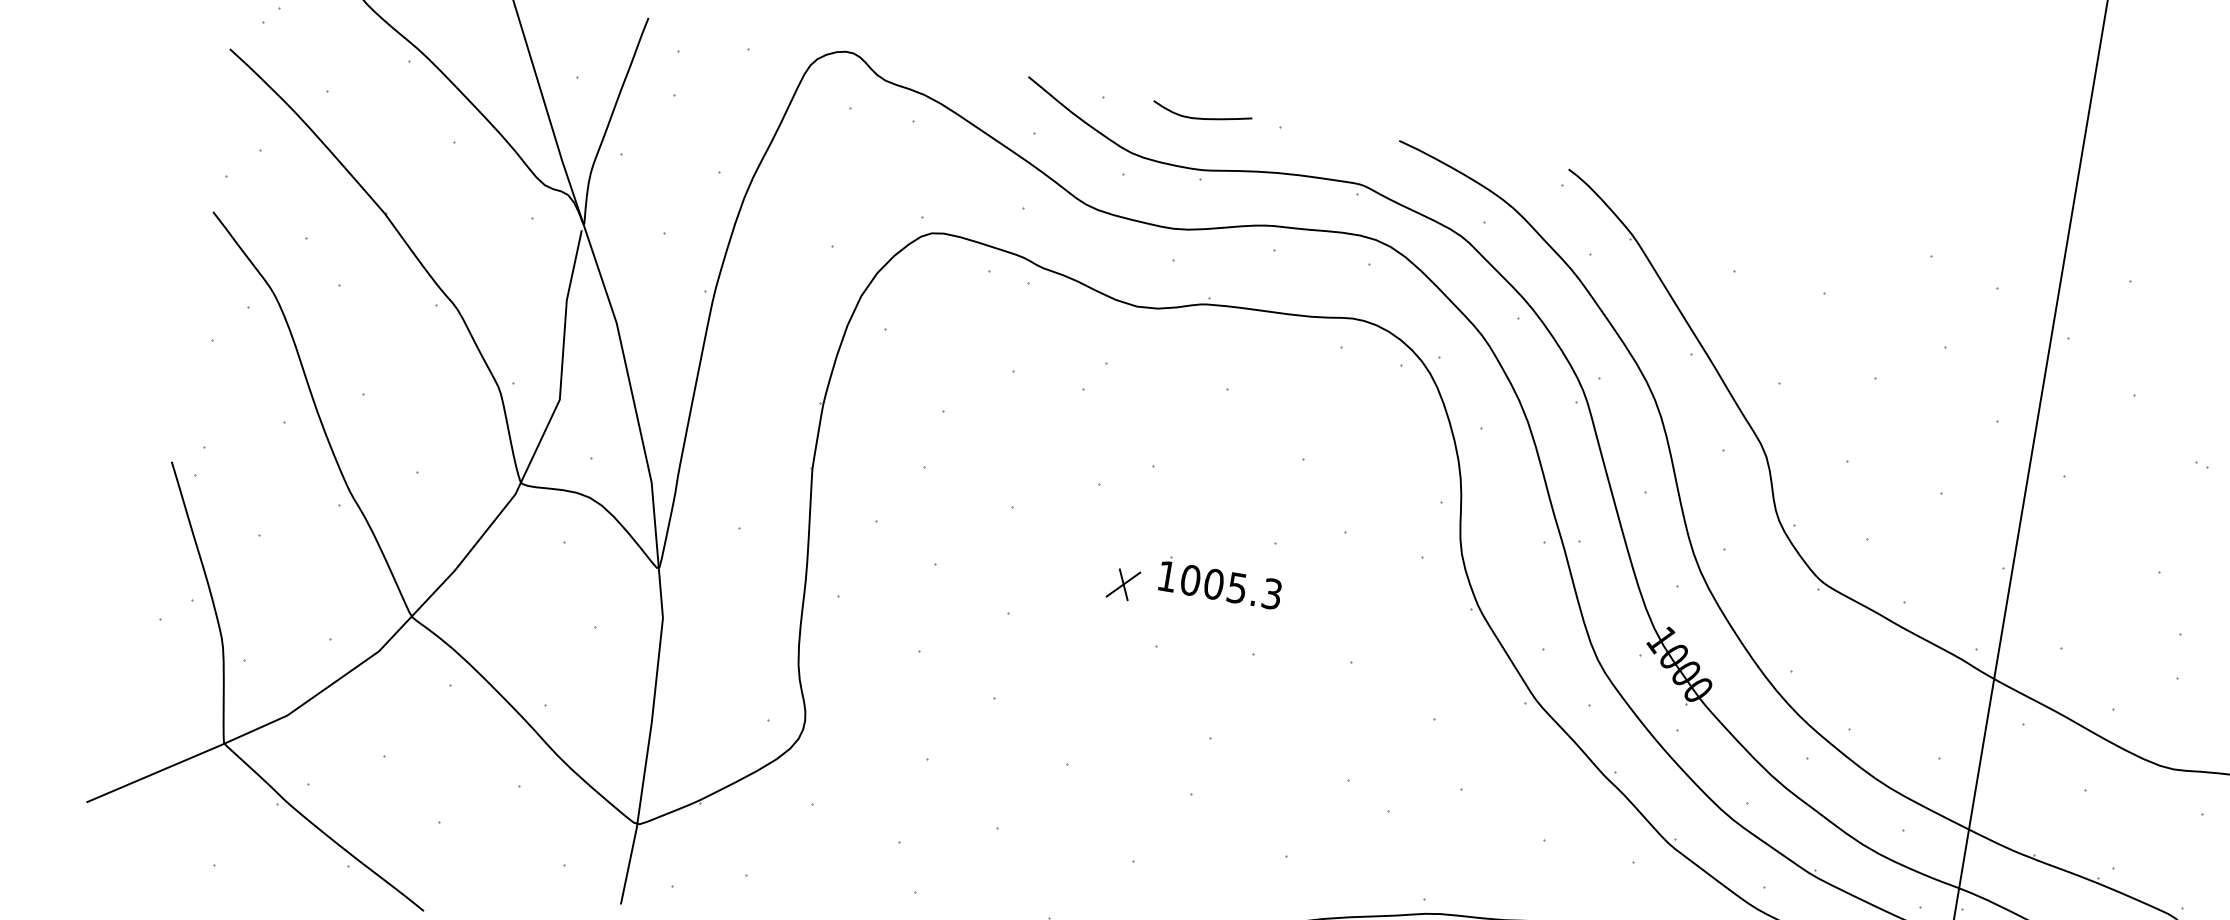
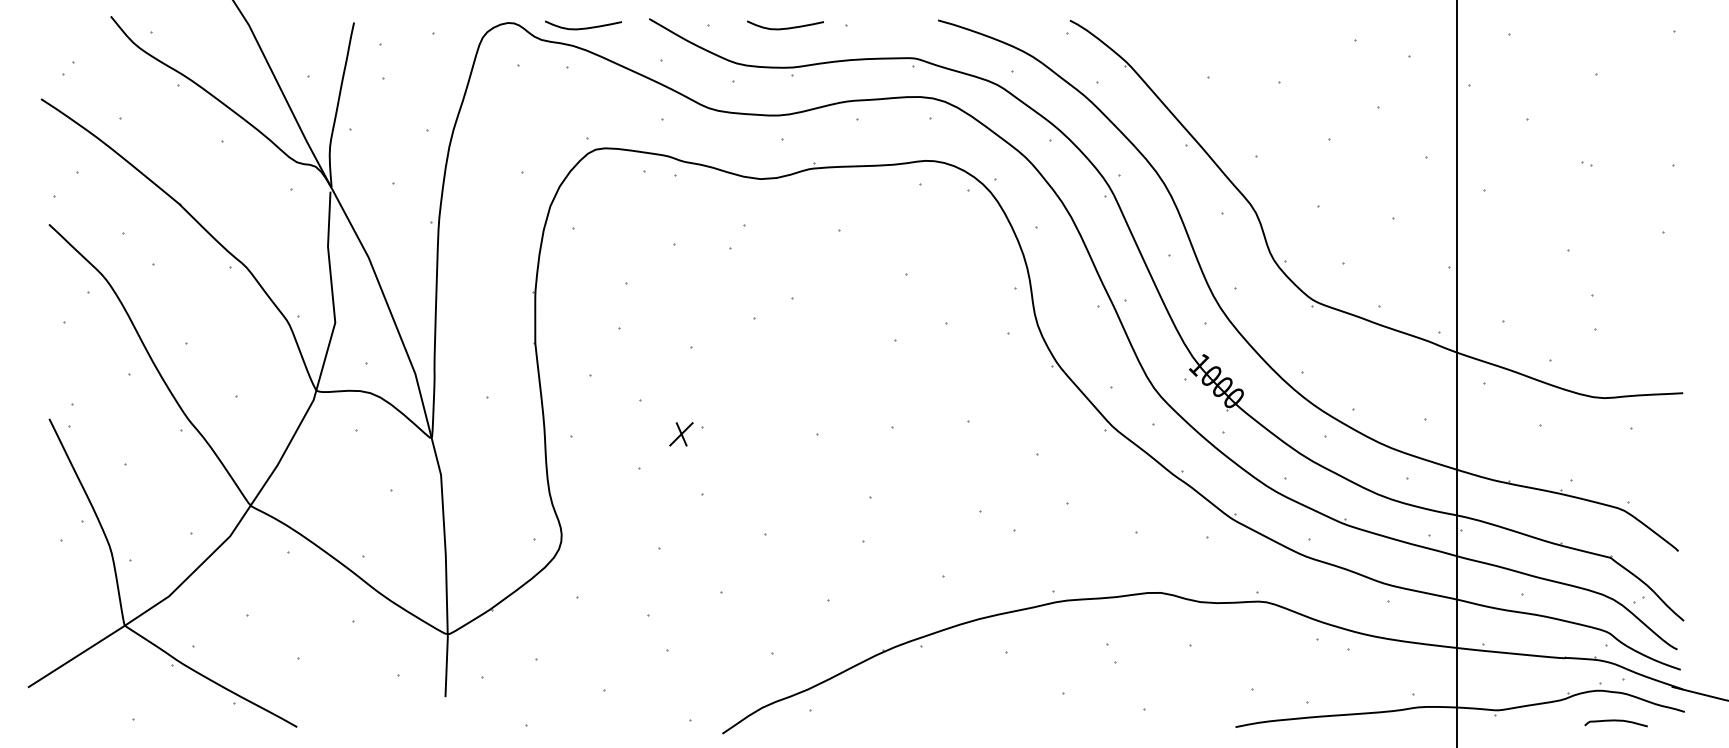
curve: (942, 73) -> (583, 27), added
part: (1220, 582) -> (858, 377), removed
part: (1123, 584) -> (681, 434), moved

